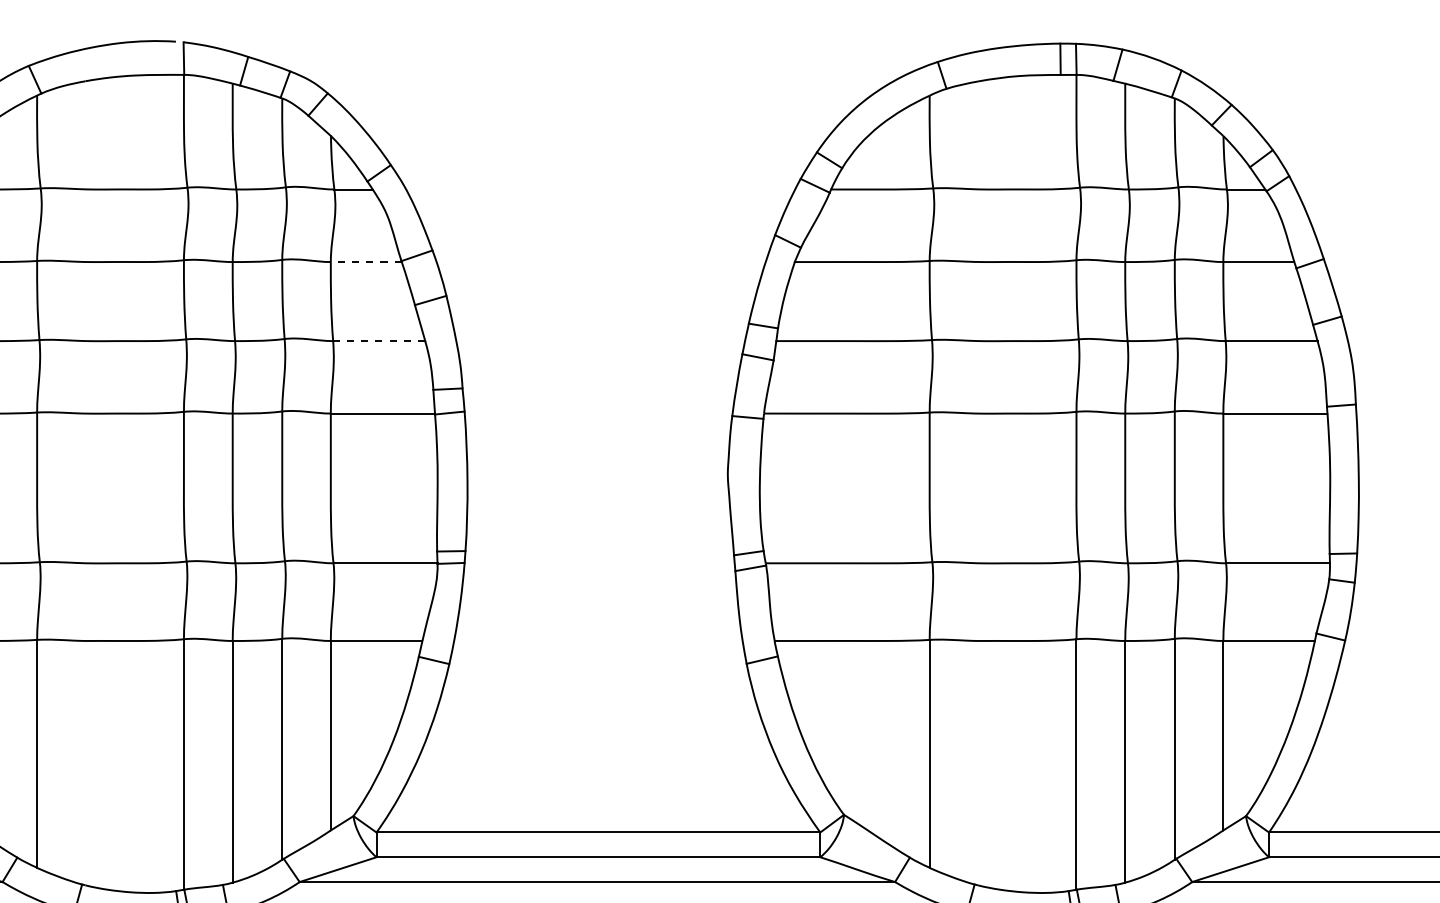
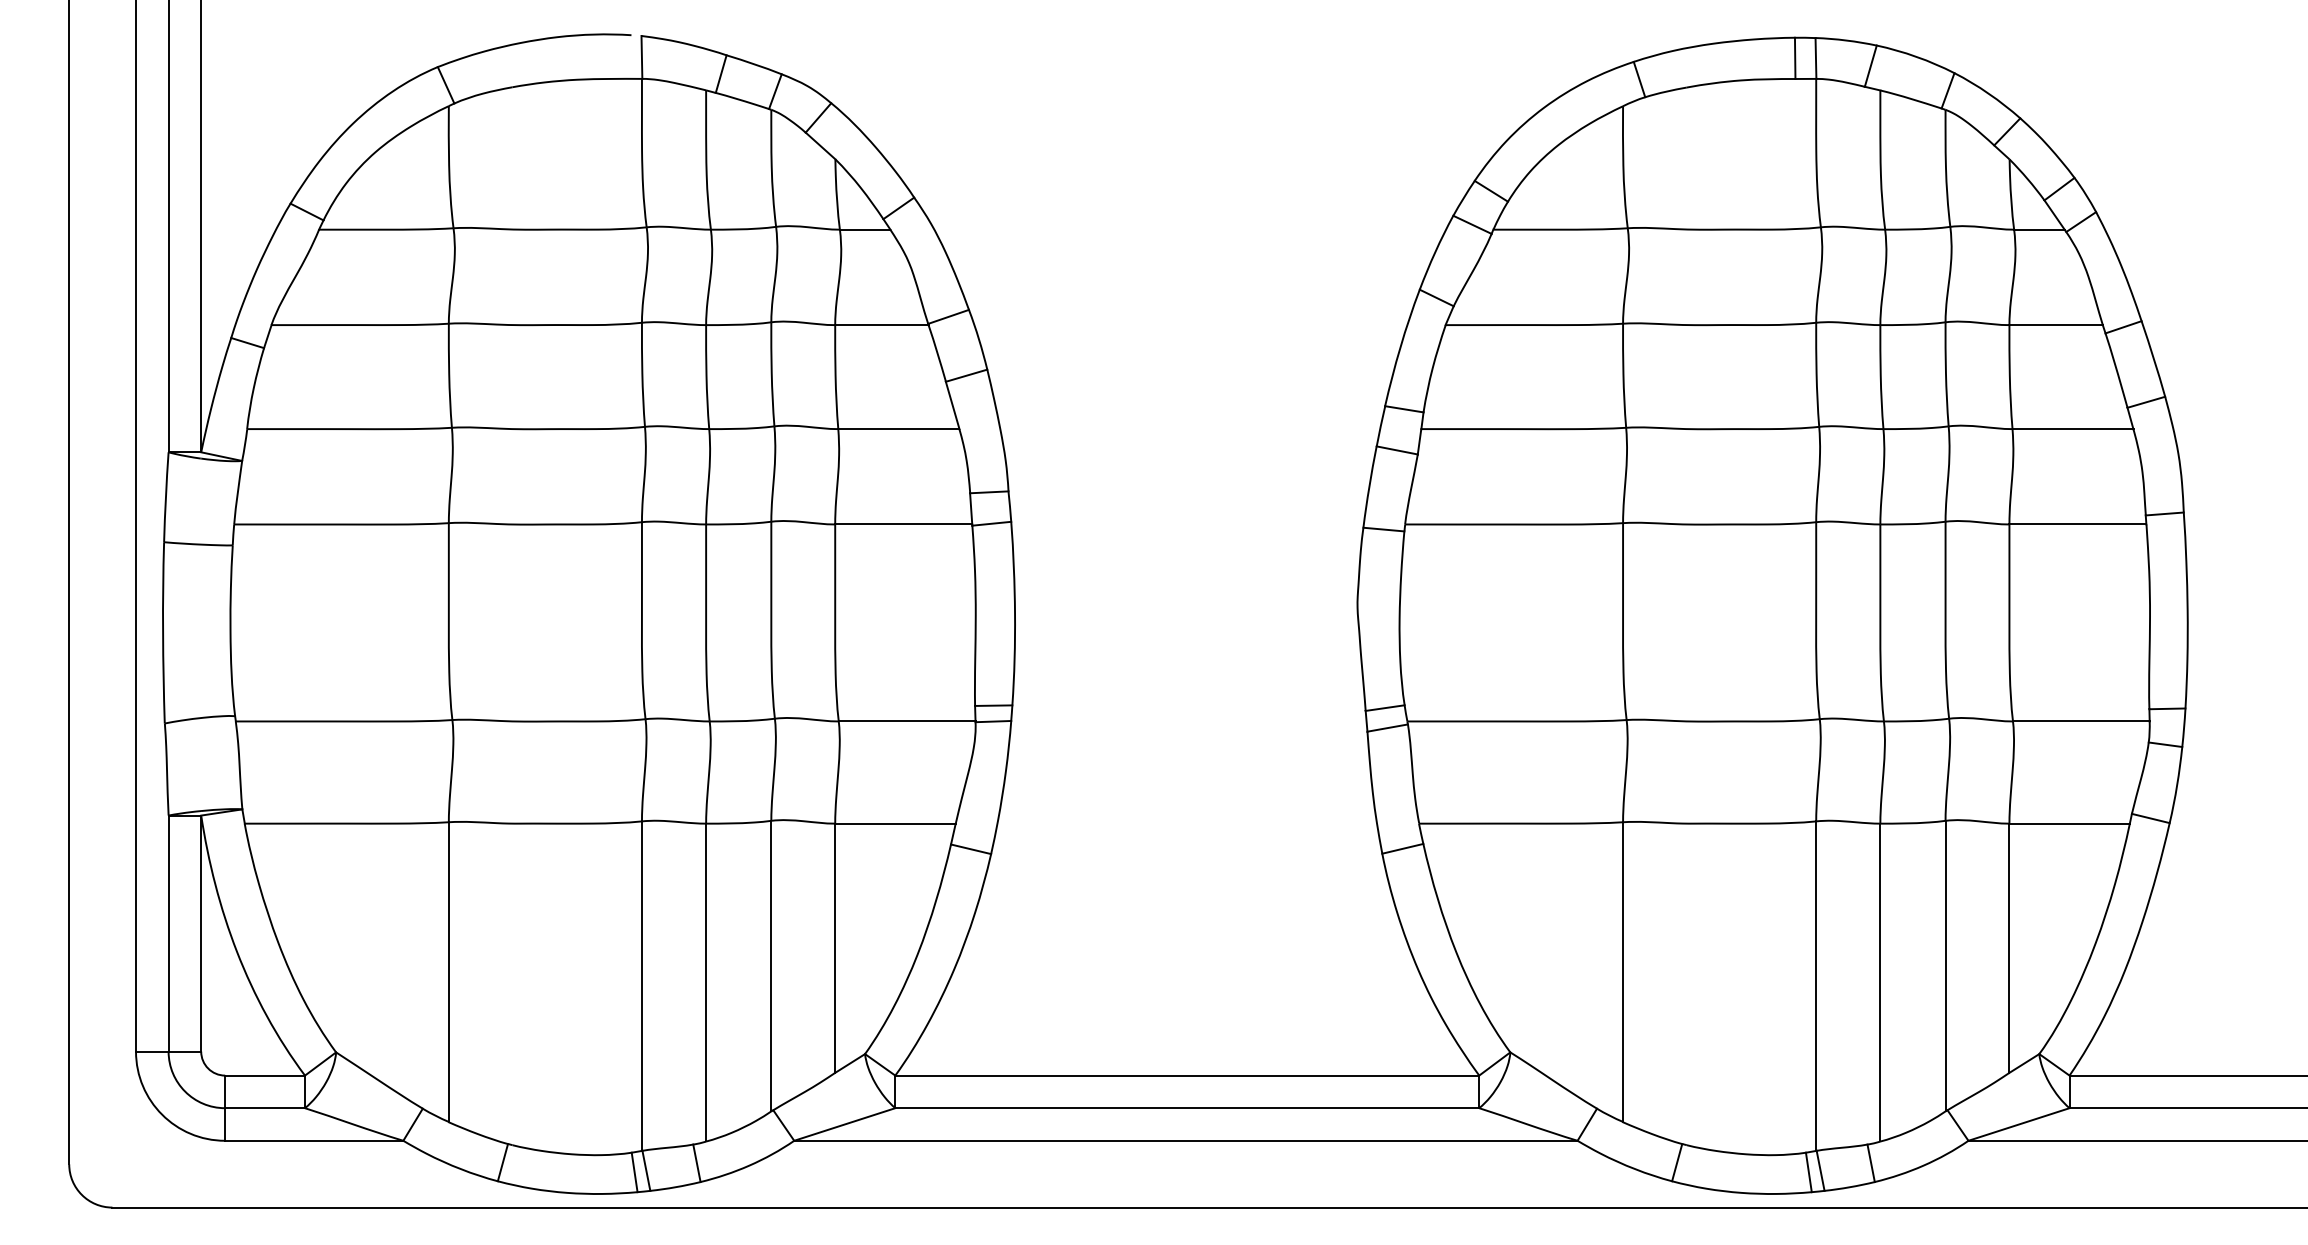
line: (366, 262) -> (881, 325), dashed -> solid
line: (378, 341) -> (898, 429), dashed -> solid

